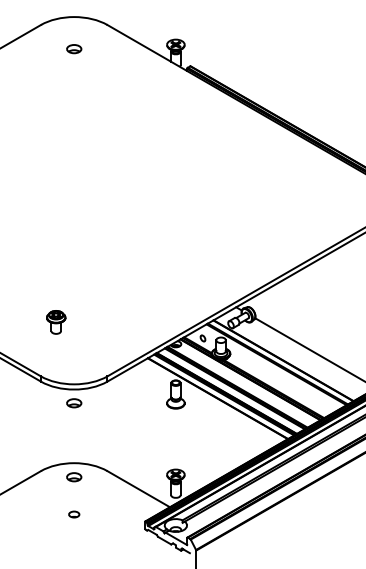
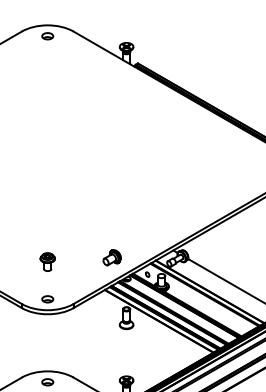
part: (74, 49) -> (47, 36), moved
part: (157, 316) -> (112, 257), added
part: (56, 322) -> (47, 262), moved
part: (74, 403) -> (47, 299), moved

